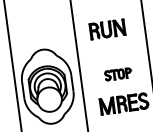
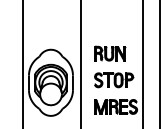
part: (107, 29) -> (110, 53), moved
part: (118, 74) -> (114, 80), size x1.67

